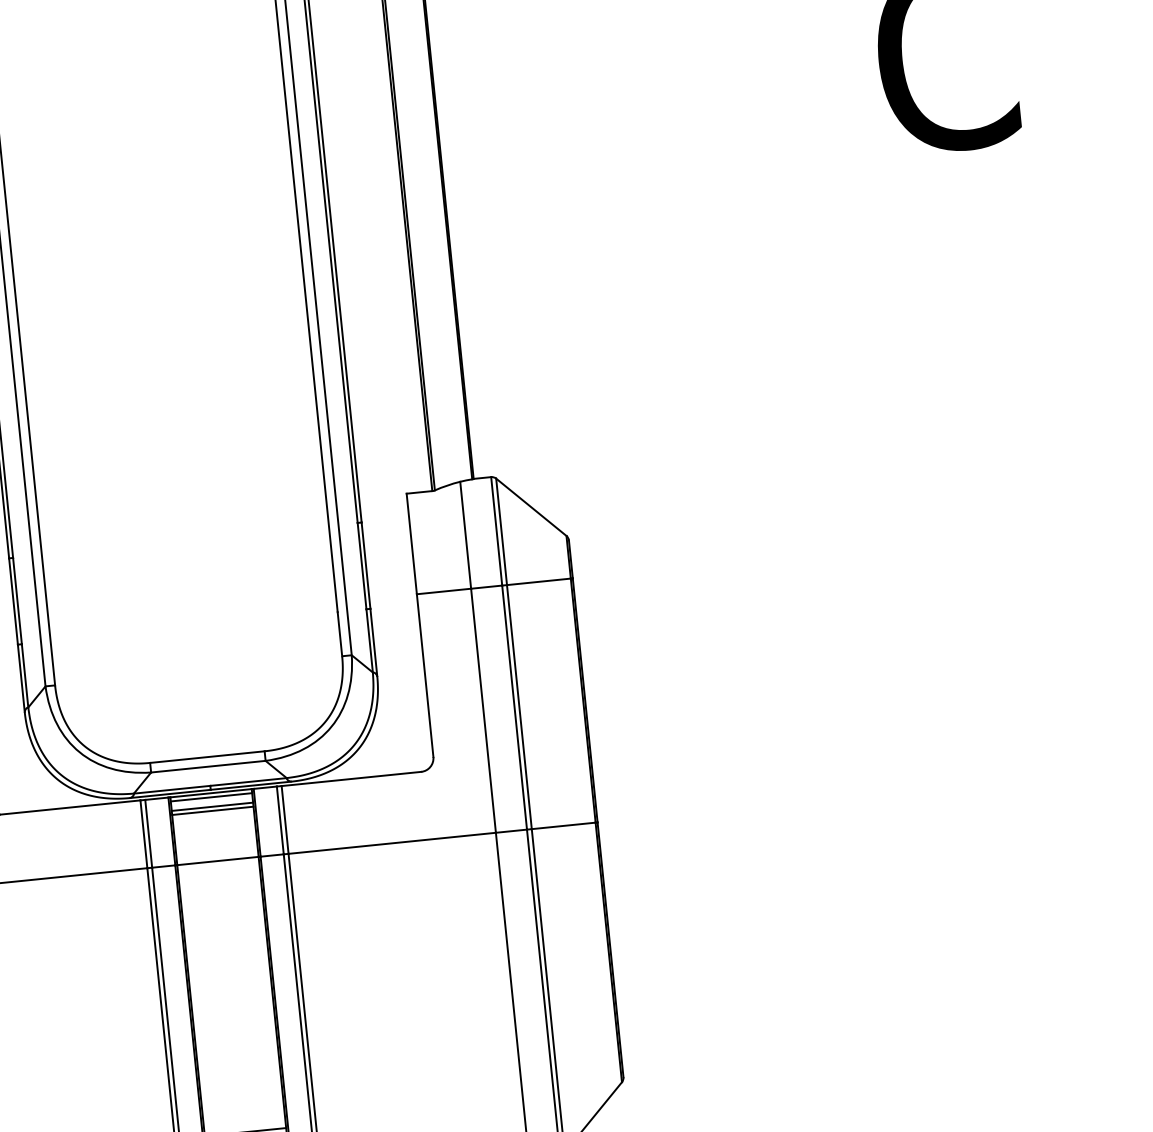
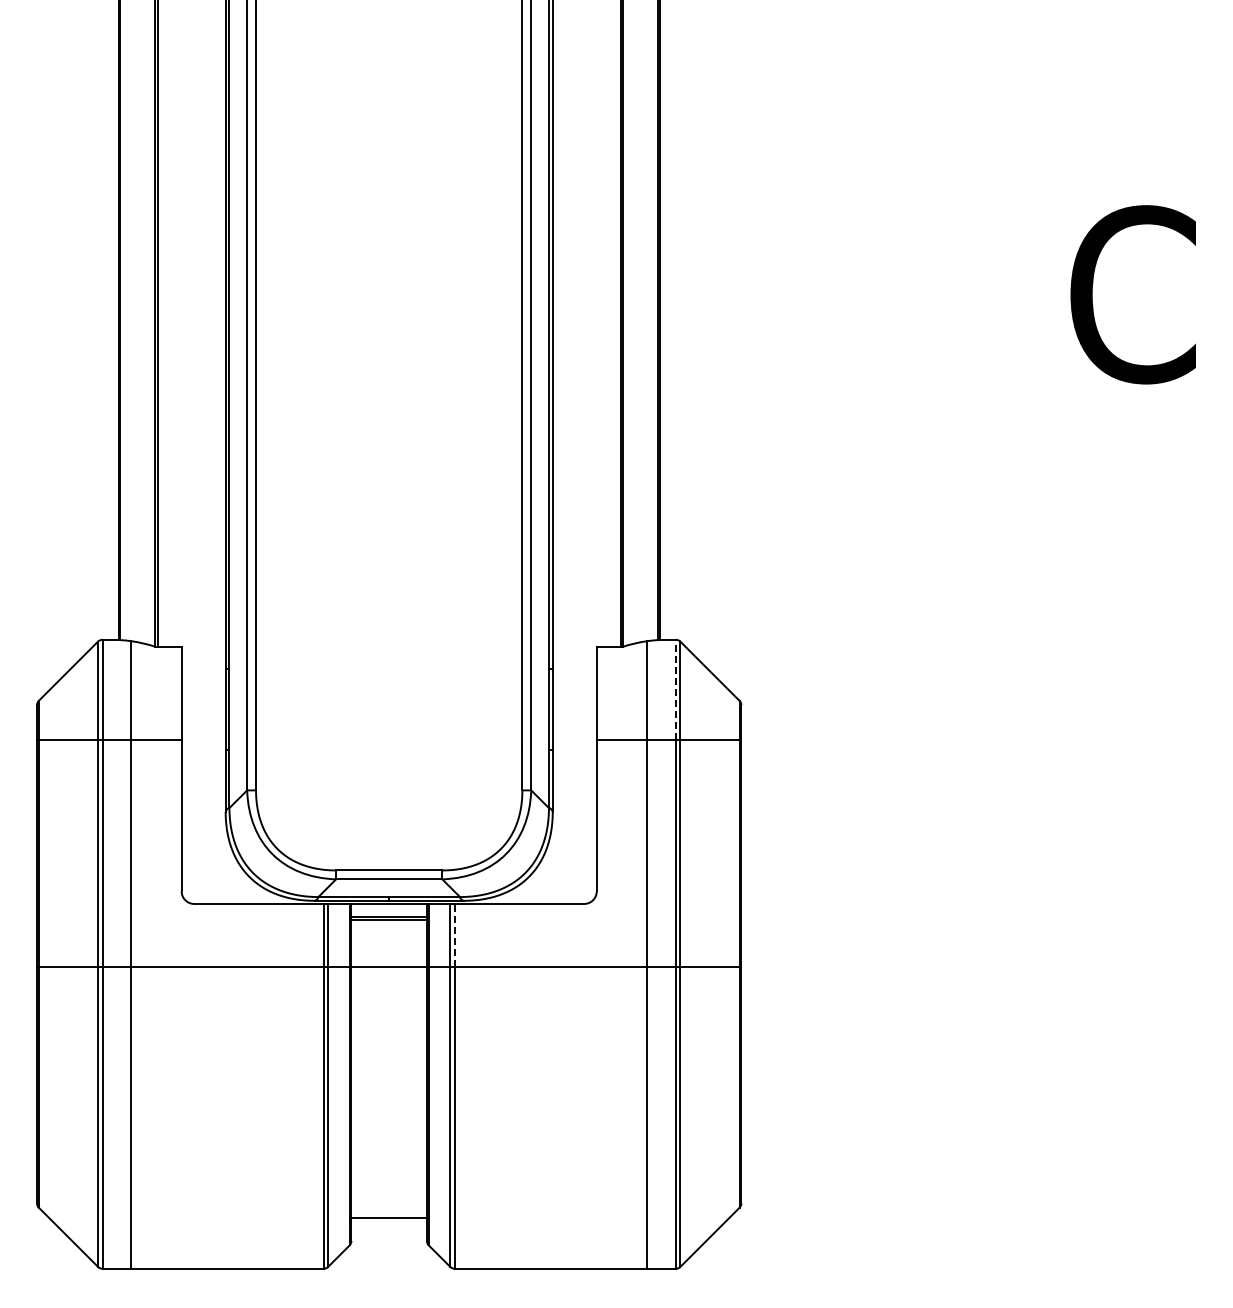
line: (496, 530) -> (675, 689), solid -> dashed
line: (210, 797) -> (388, 907), removed
line: (284, 819) -> (454, 934), solid -> dashed

